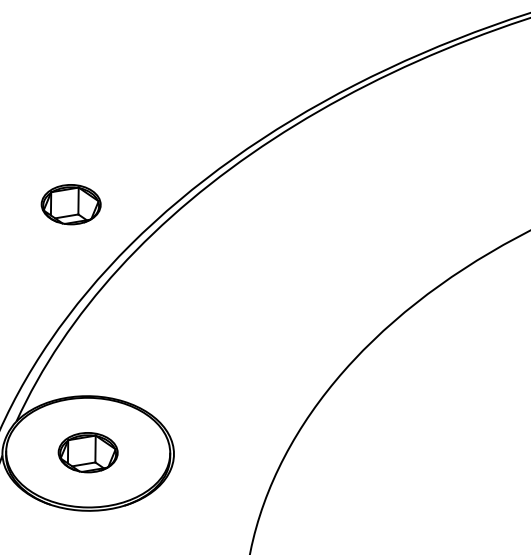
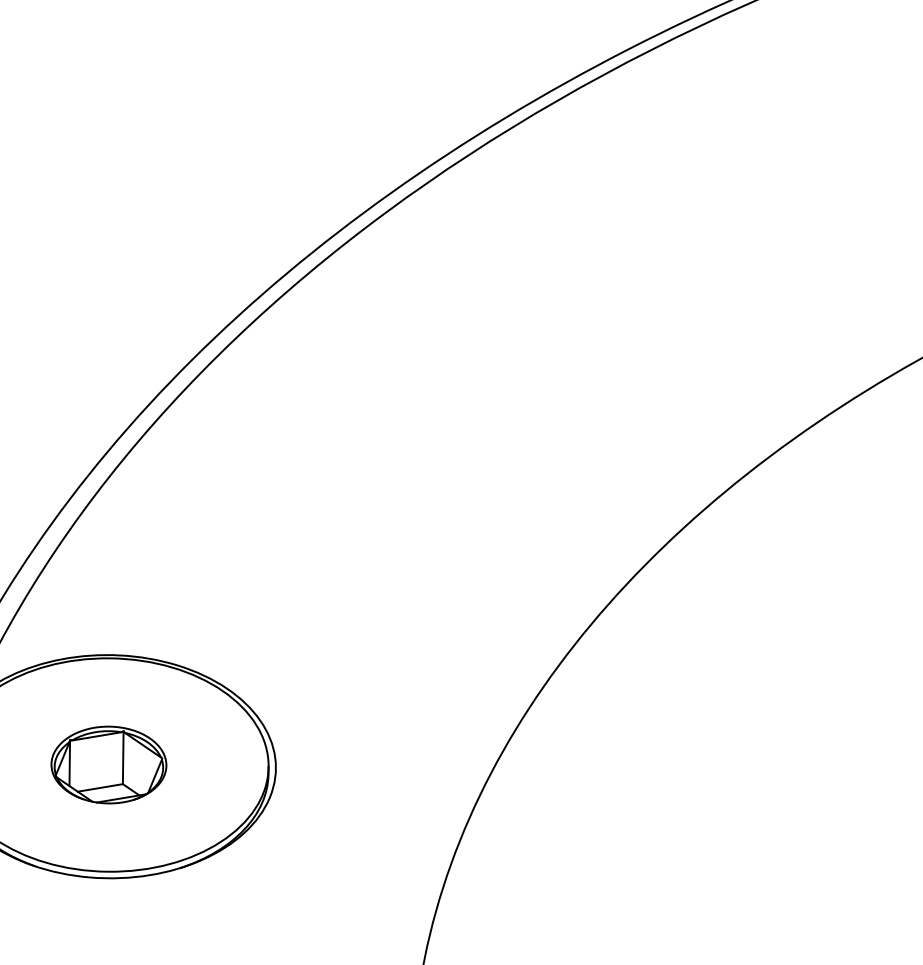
part: (70, 204) -> (74, 282), removed

